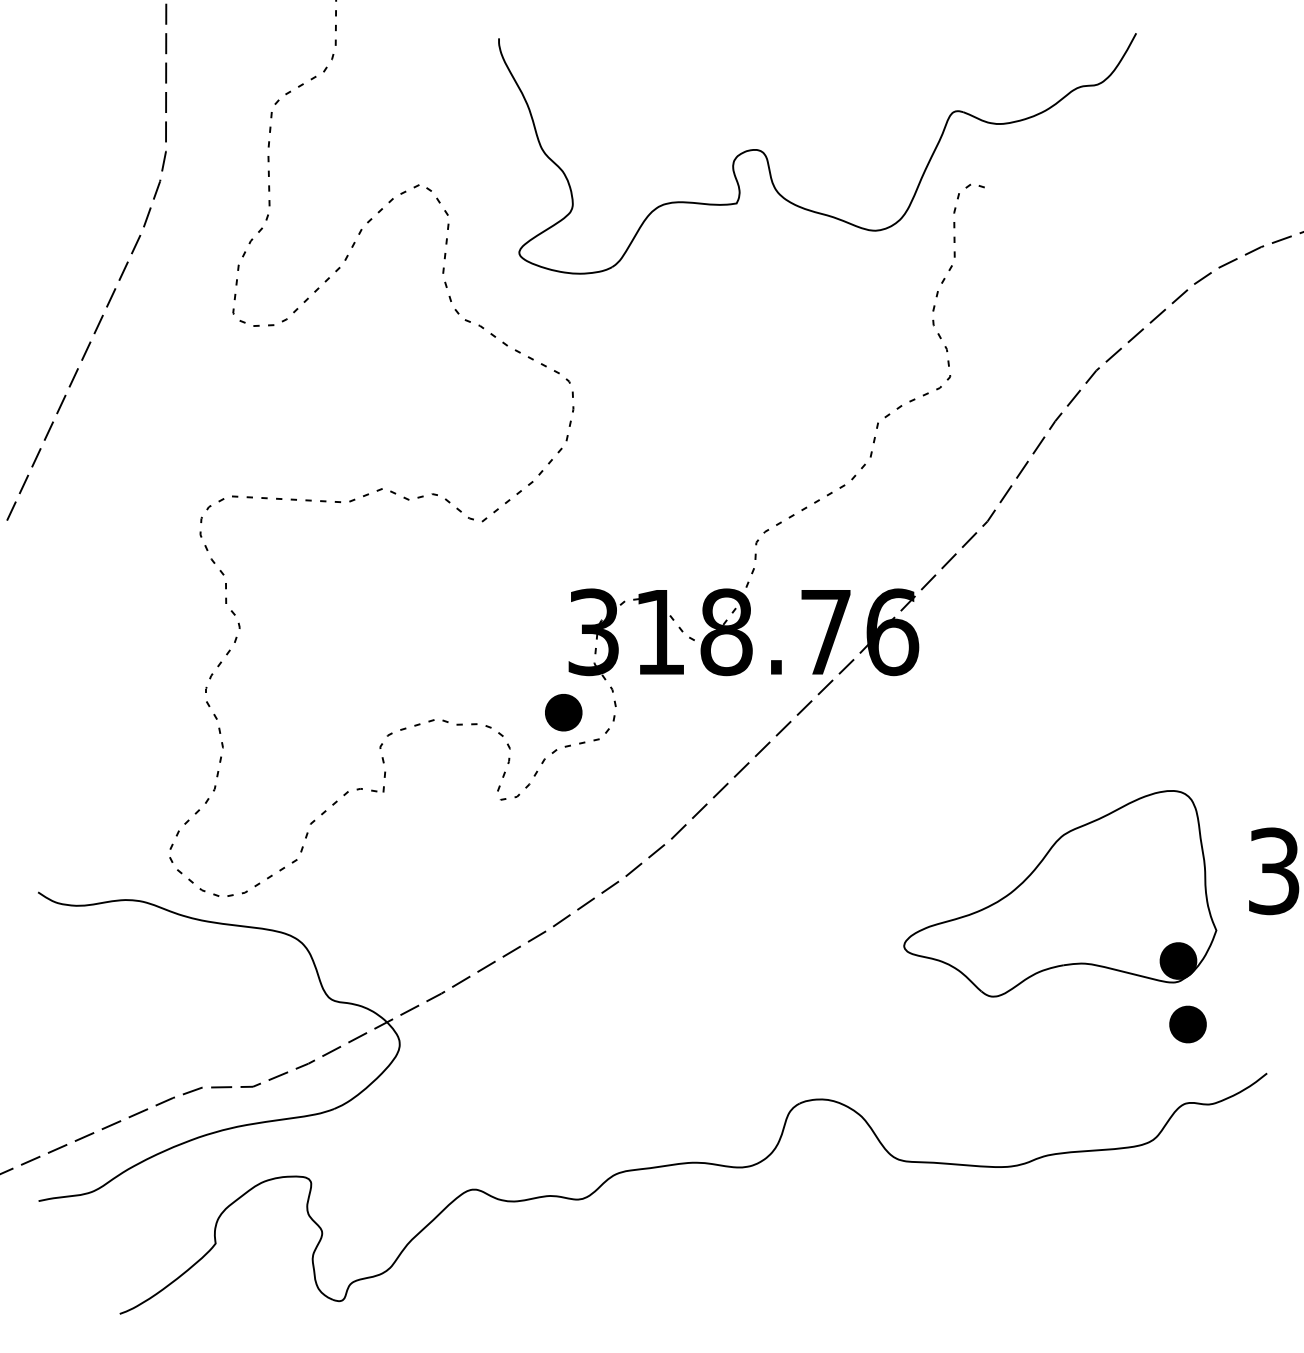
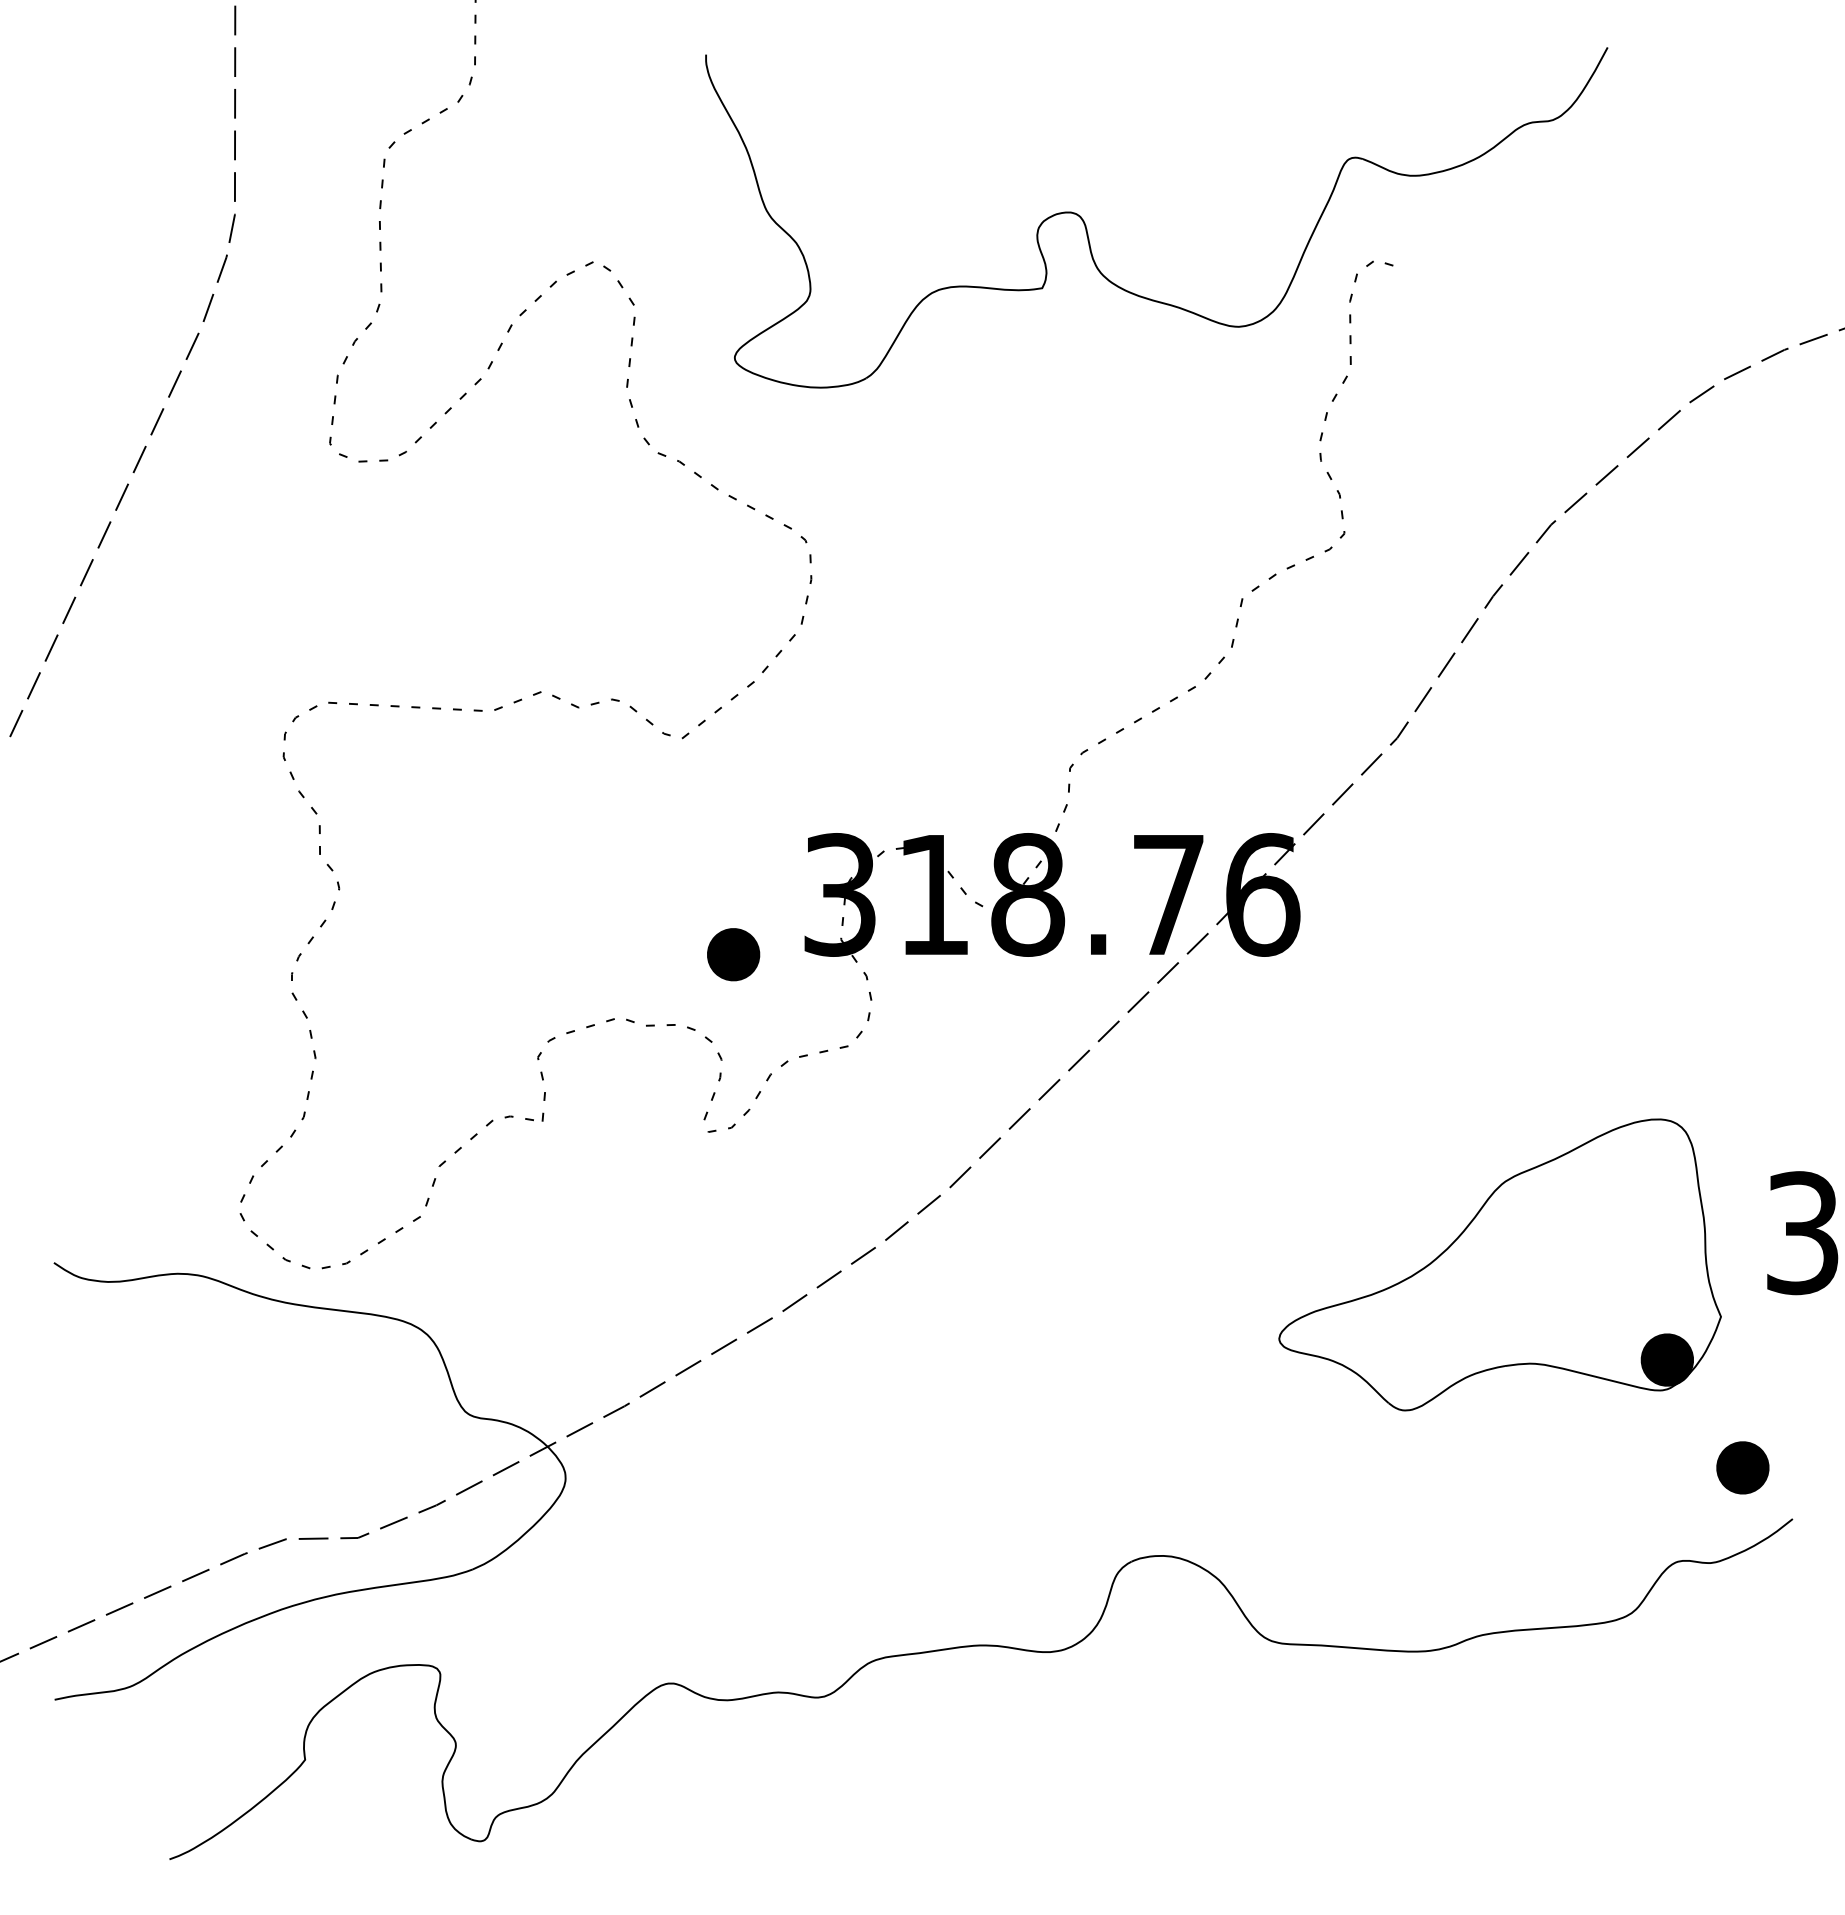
part: (563, 712) -> (733, 954), moved
part: (1187, 1024) -> (1742, 1467), moved

